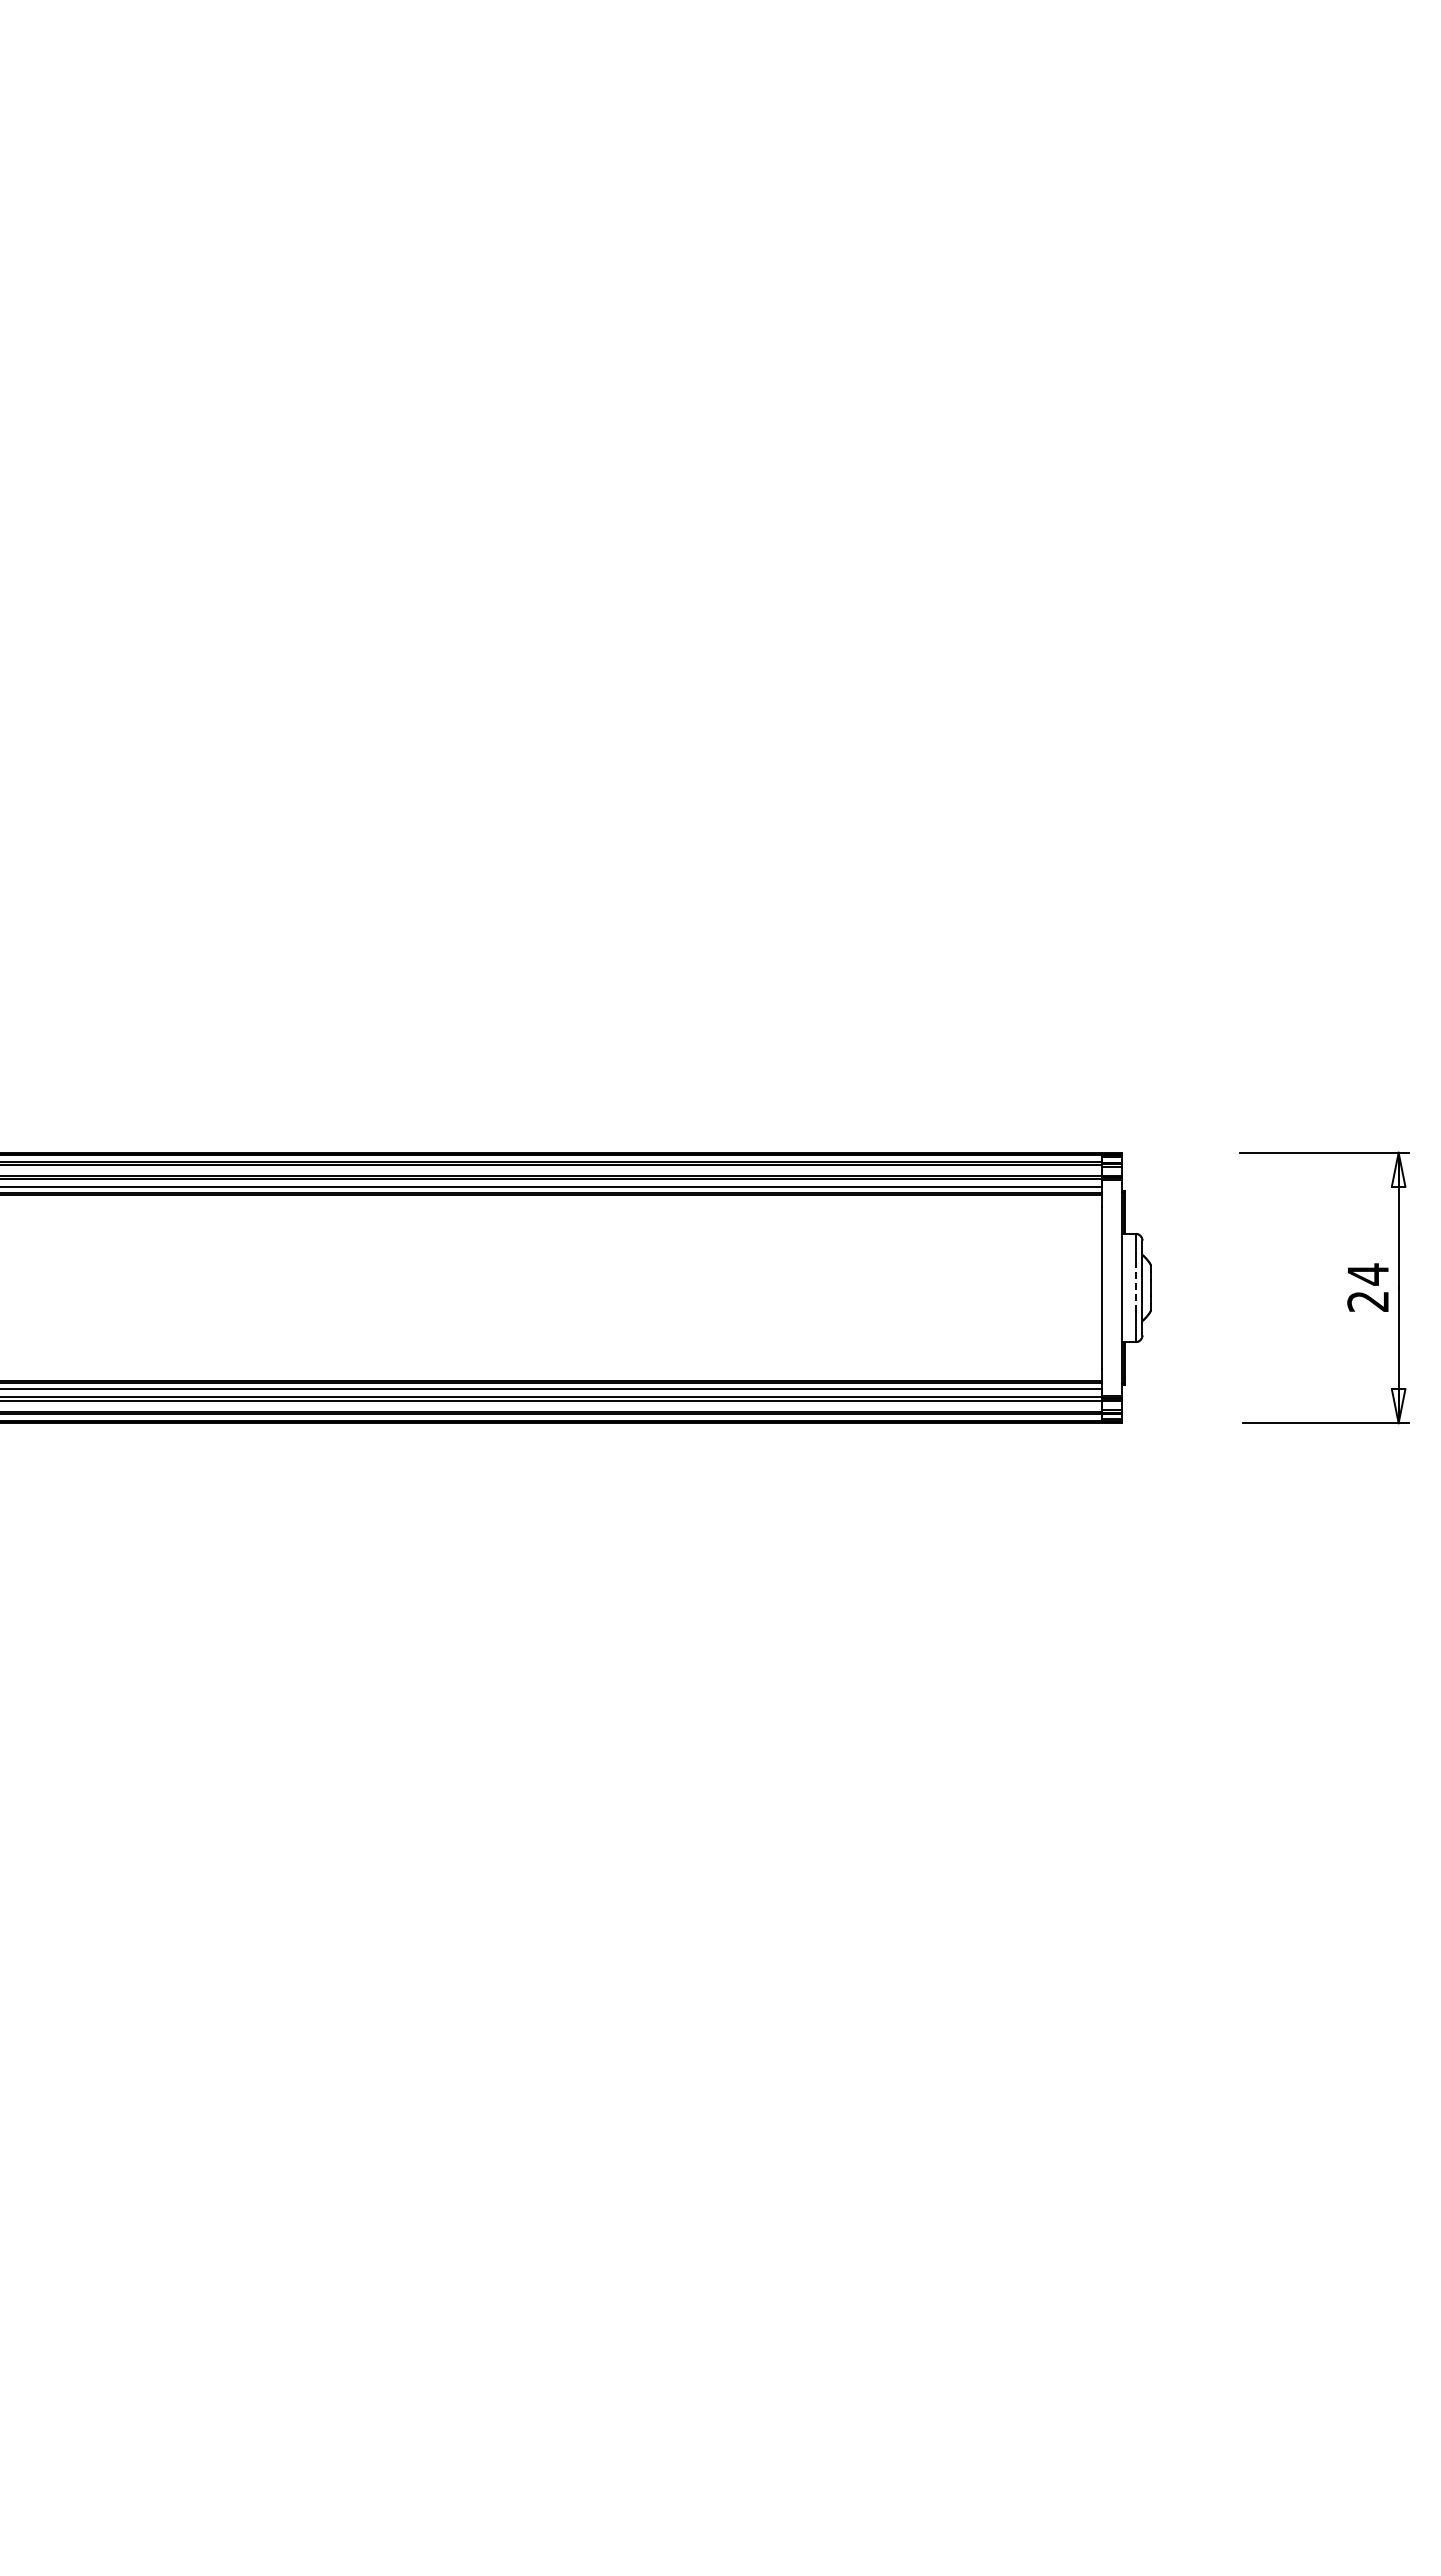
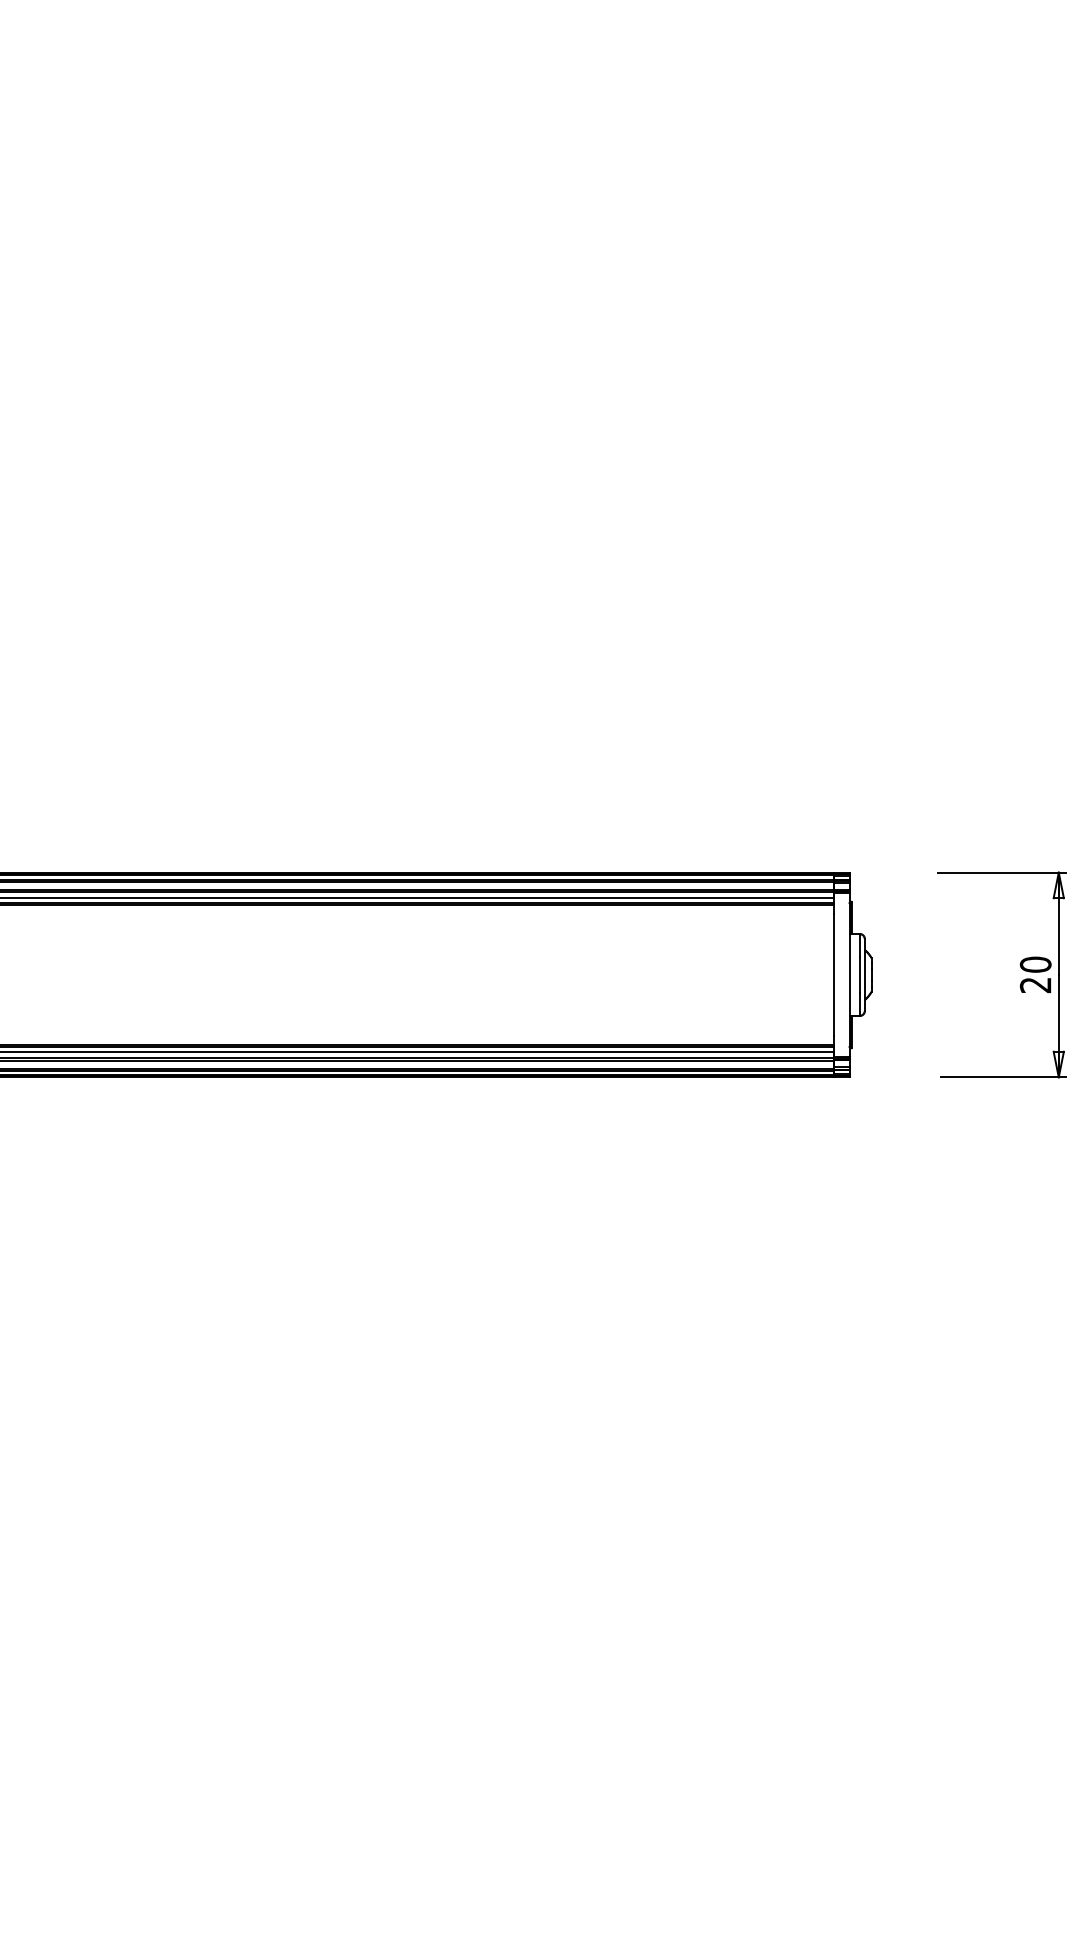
text: (1368, 1274) -> (1035, 964), 24 -> 20
line: (1135, 1288) -> (859, 975), dashed -> solid

